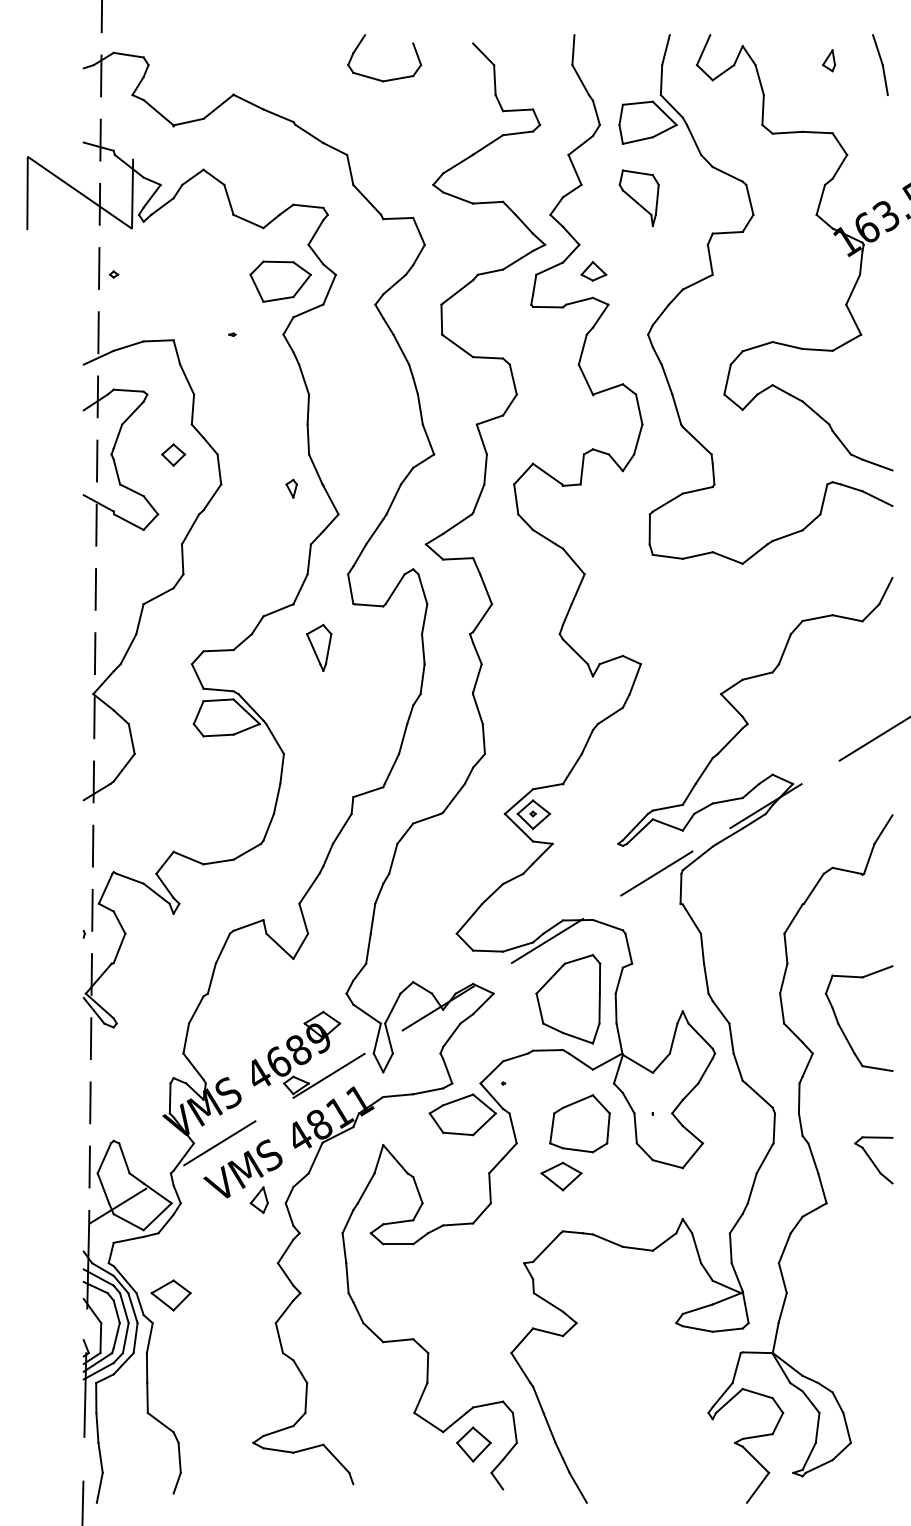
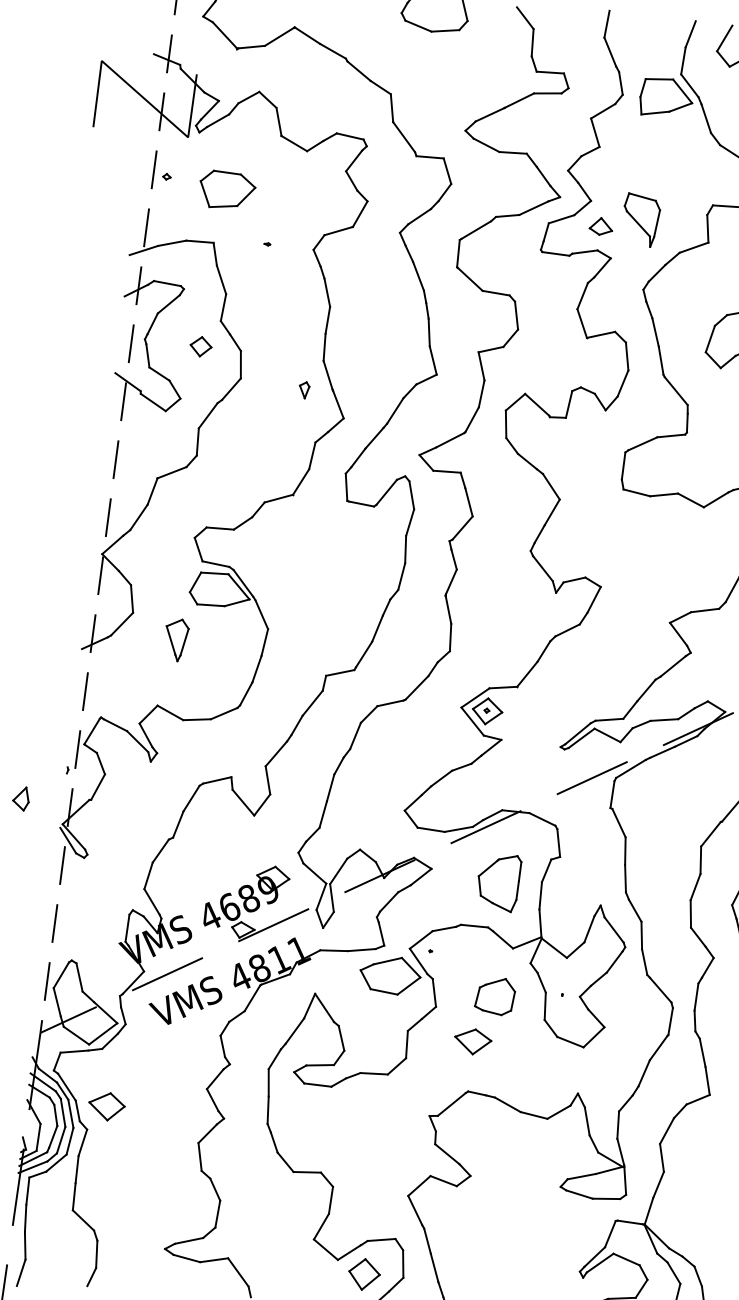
part: (638, 198) -> (640, 220), moved
part: (280, 281) -> (227, 190), moved
part: (319, 647) -> (176, 639), moved
part: (568, 999) -> (498, 882), size x0.7
part: (579, 1123) -> (494, 995), size x0.7
part: (258, 1199) -> (20, 797), moved

